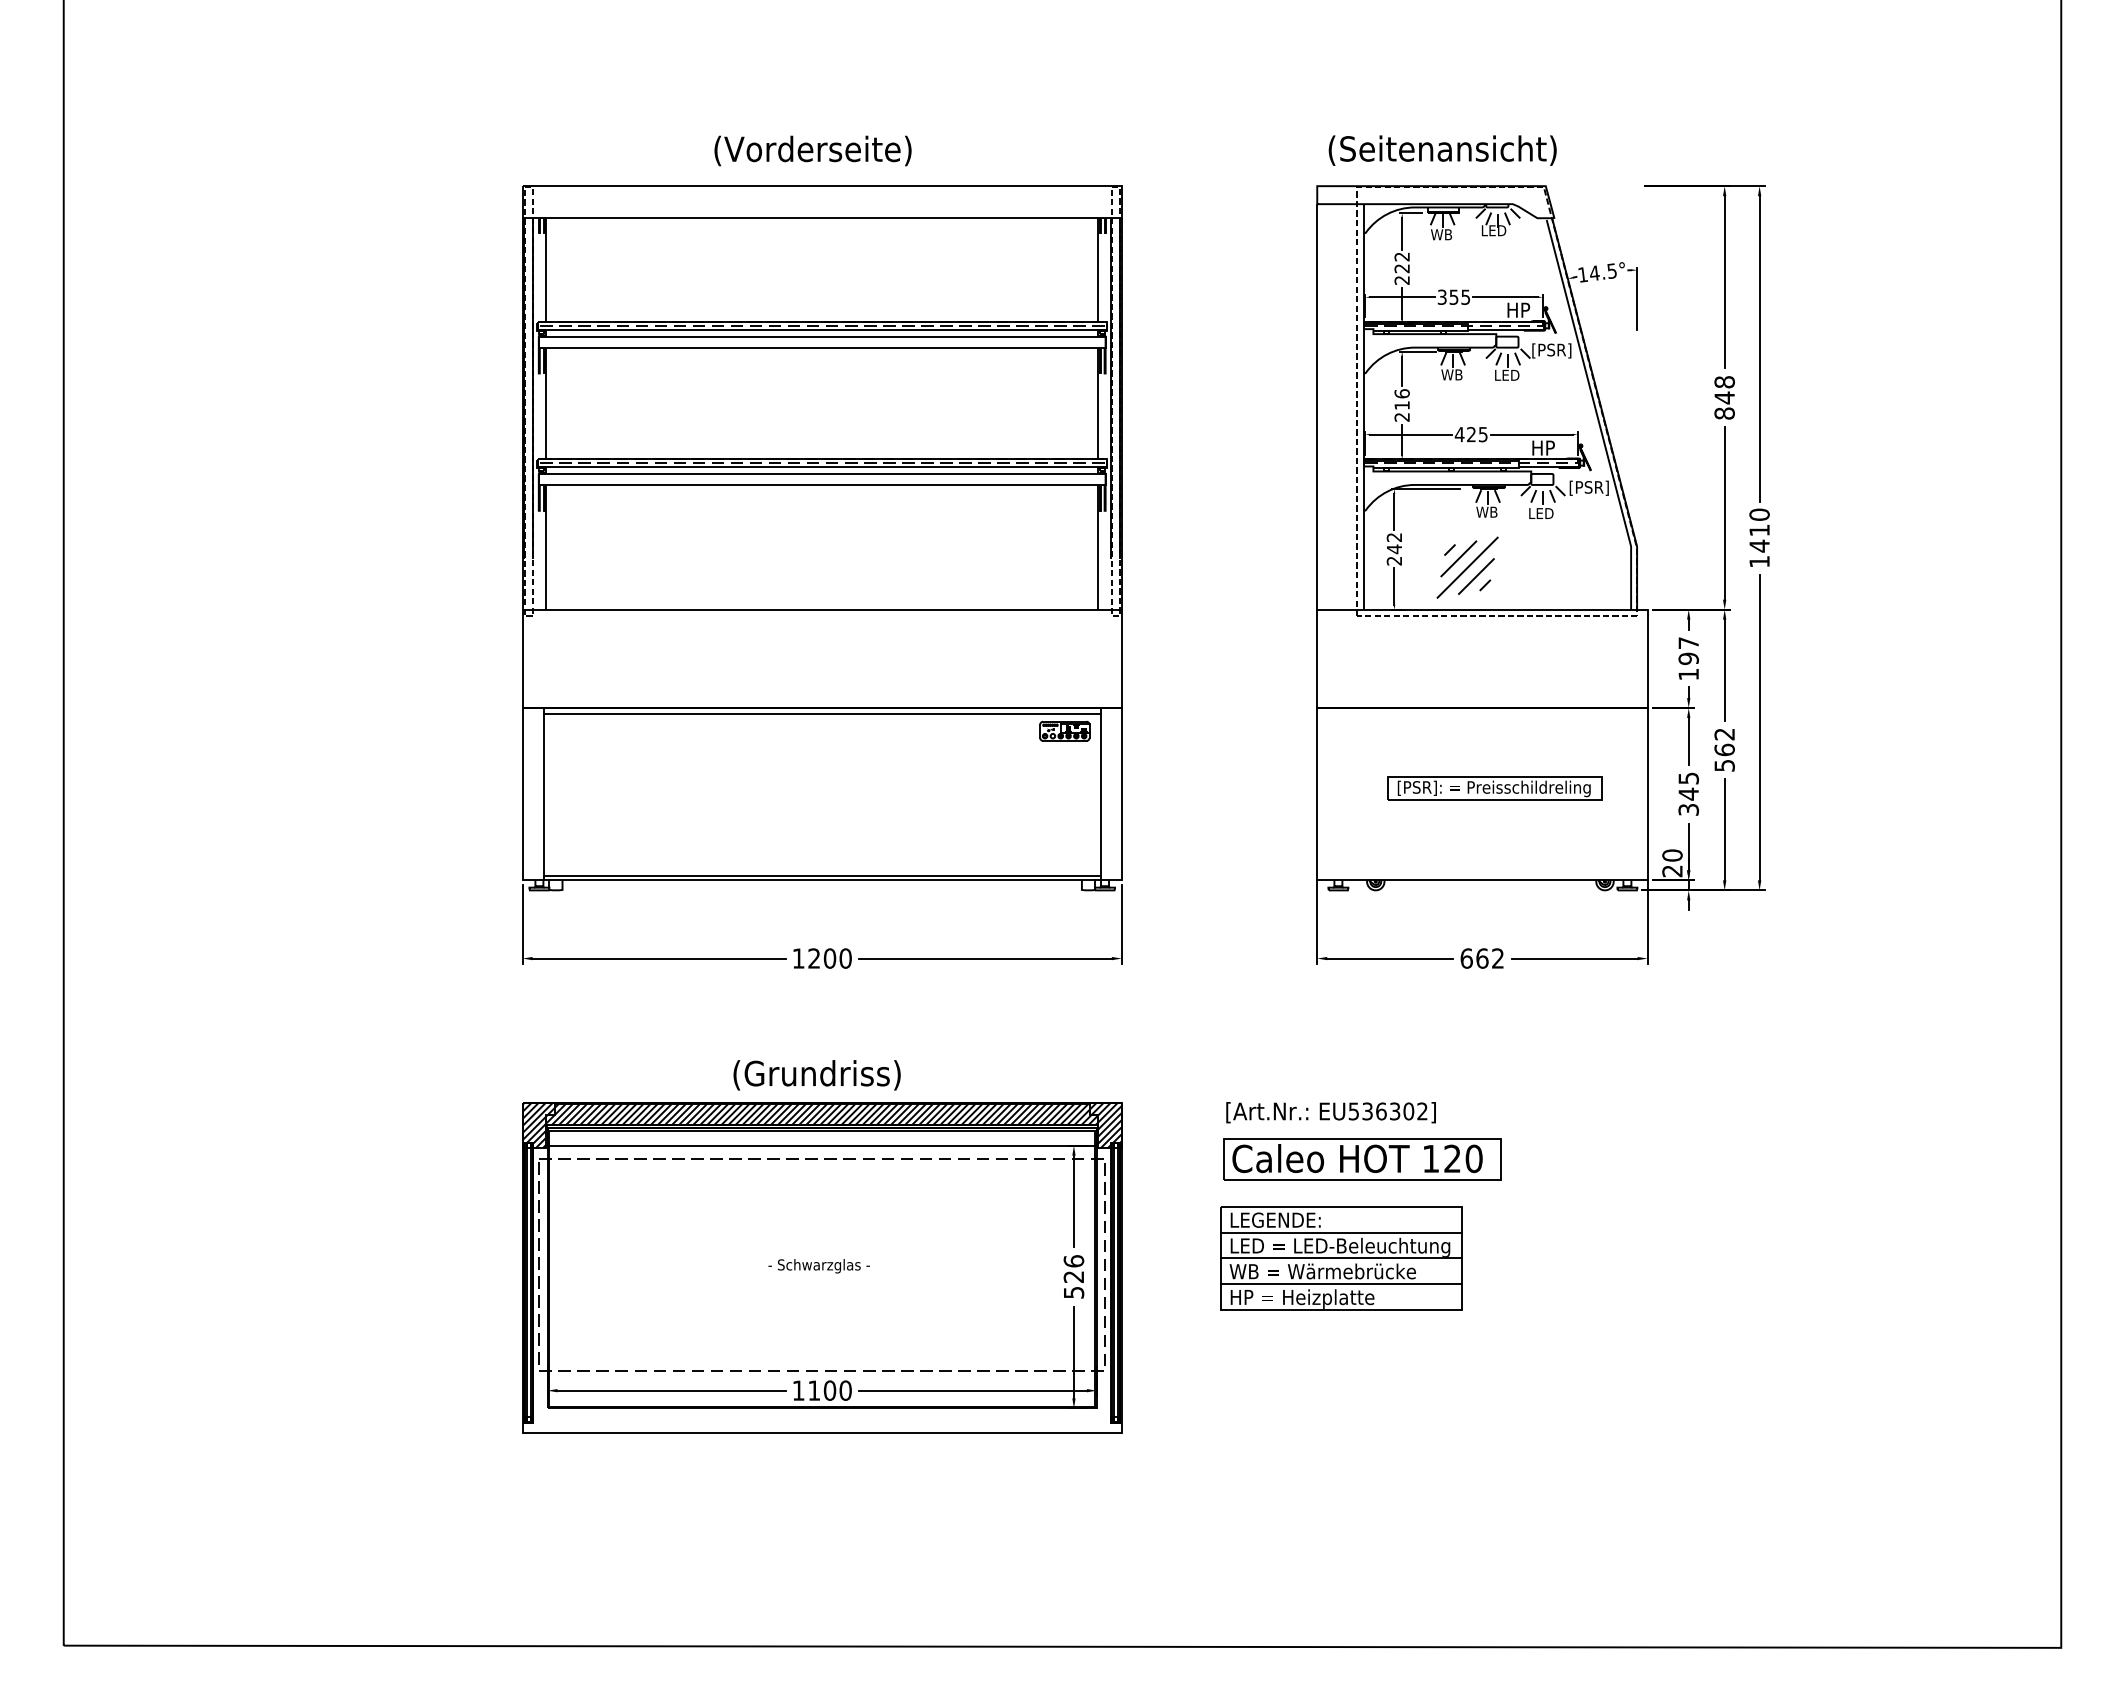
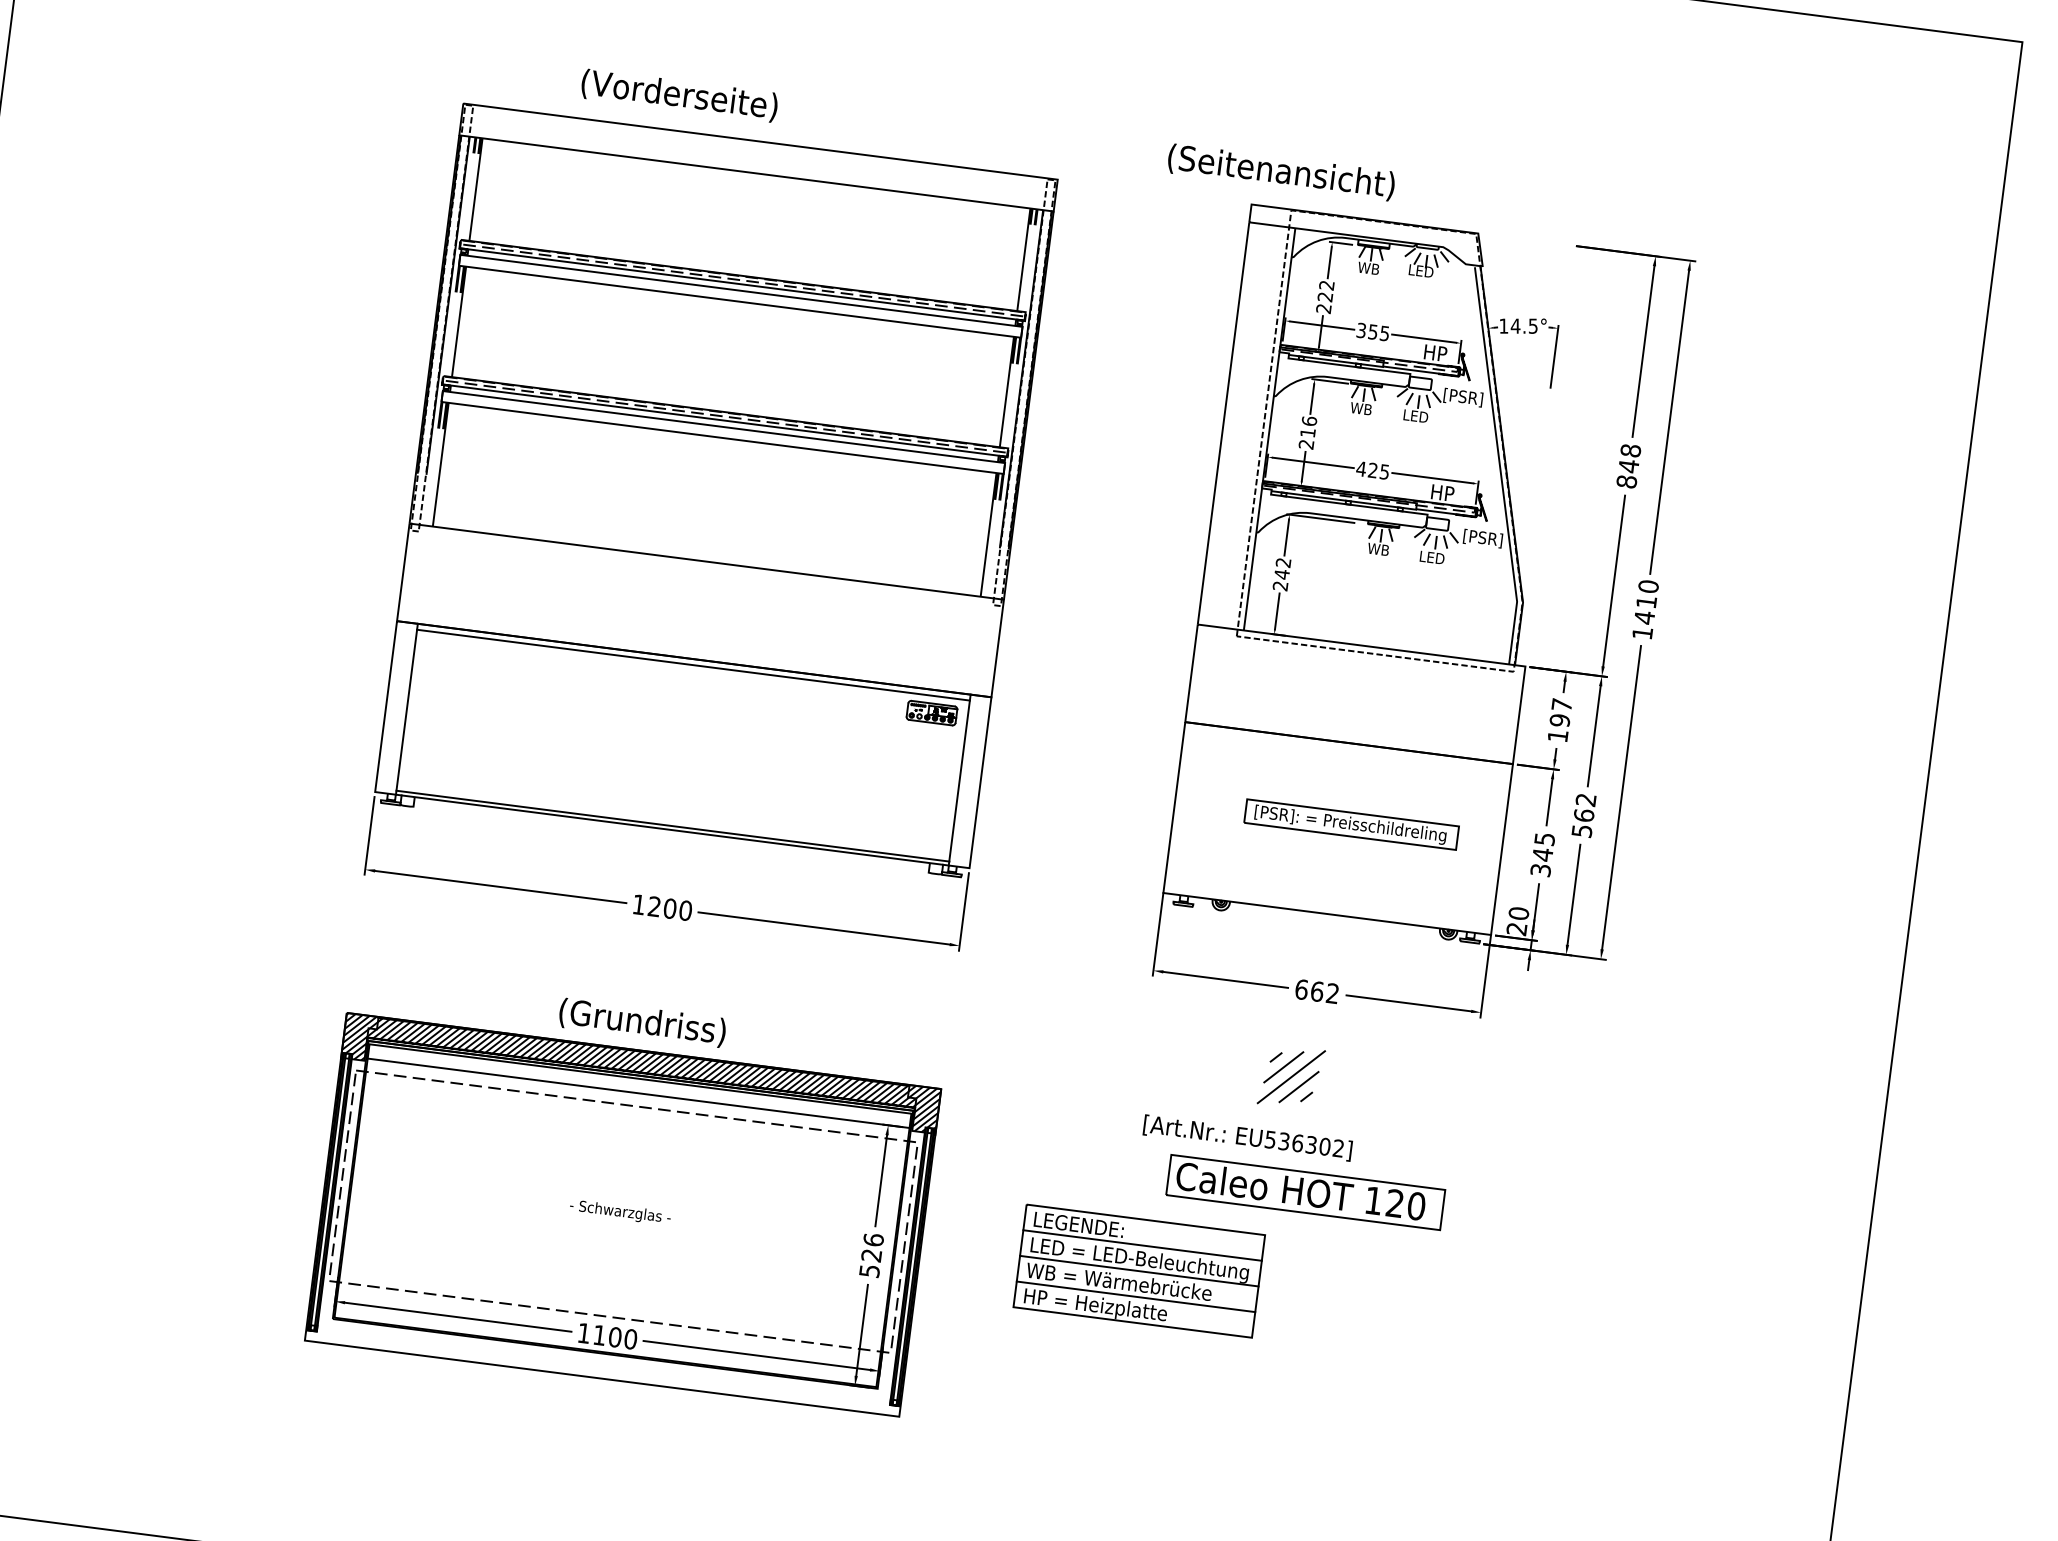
text: (812, 150) -> (679, 95), moved
text: (1442, 150) -> (1281, 172), moved
part: (1467, 567) -> (1291, 1076), moved
text: (1330, 1112) -> (1247, 1137), moved
part: (1362, 1159) -> (1305, 1192), moved

